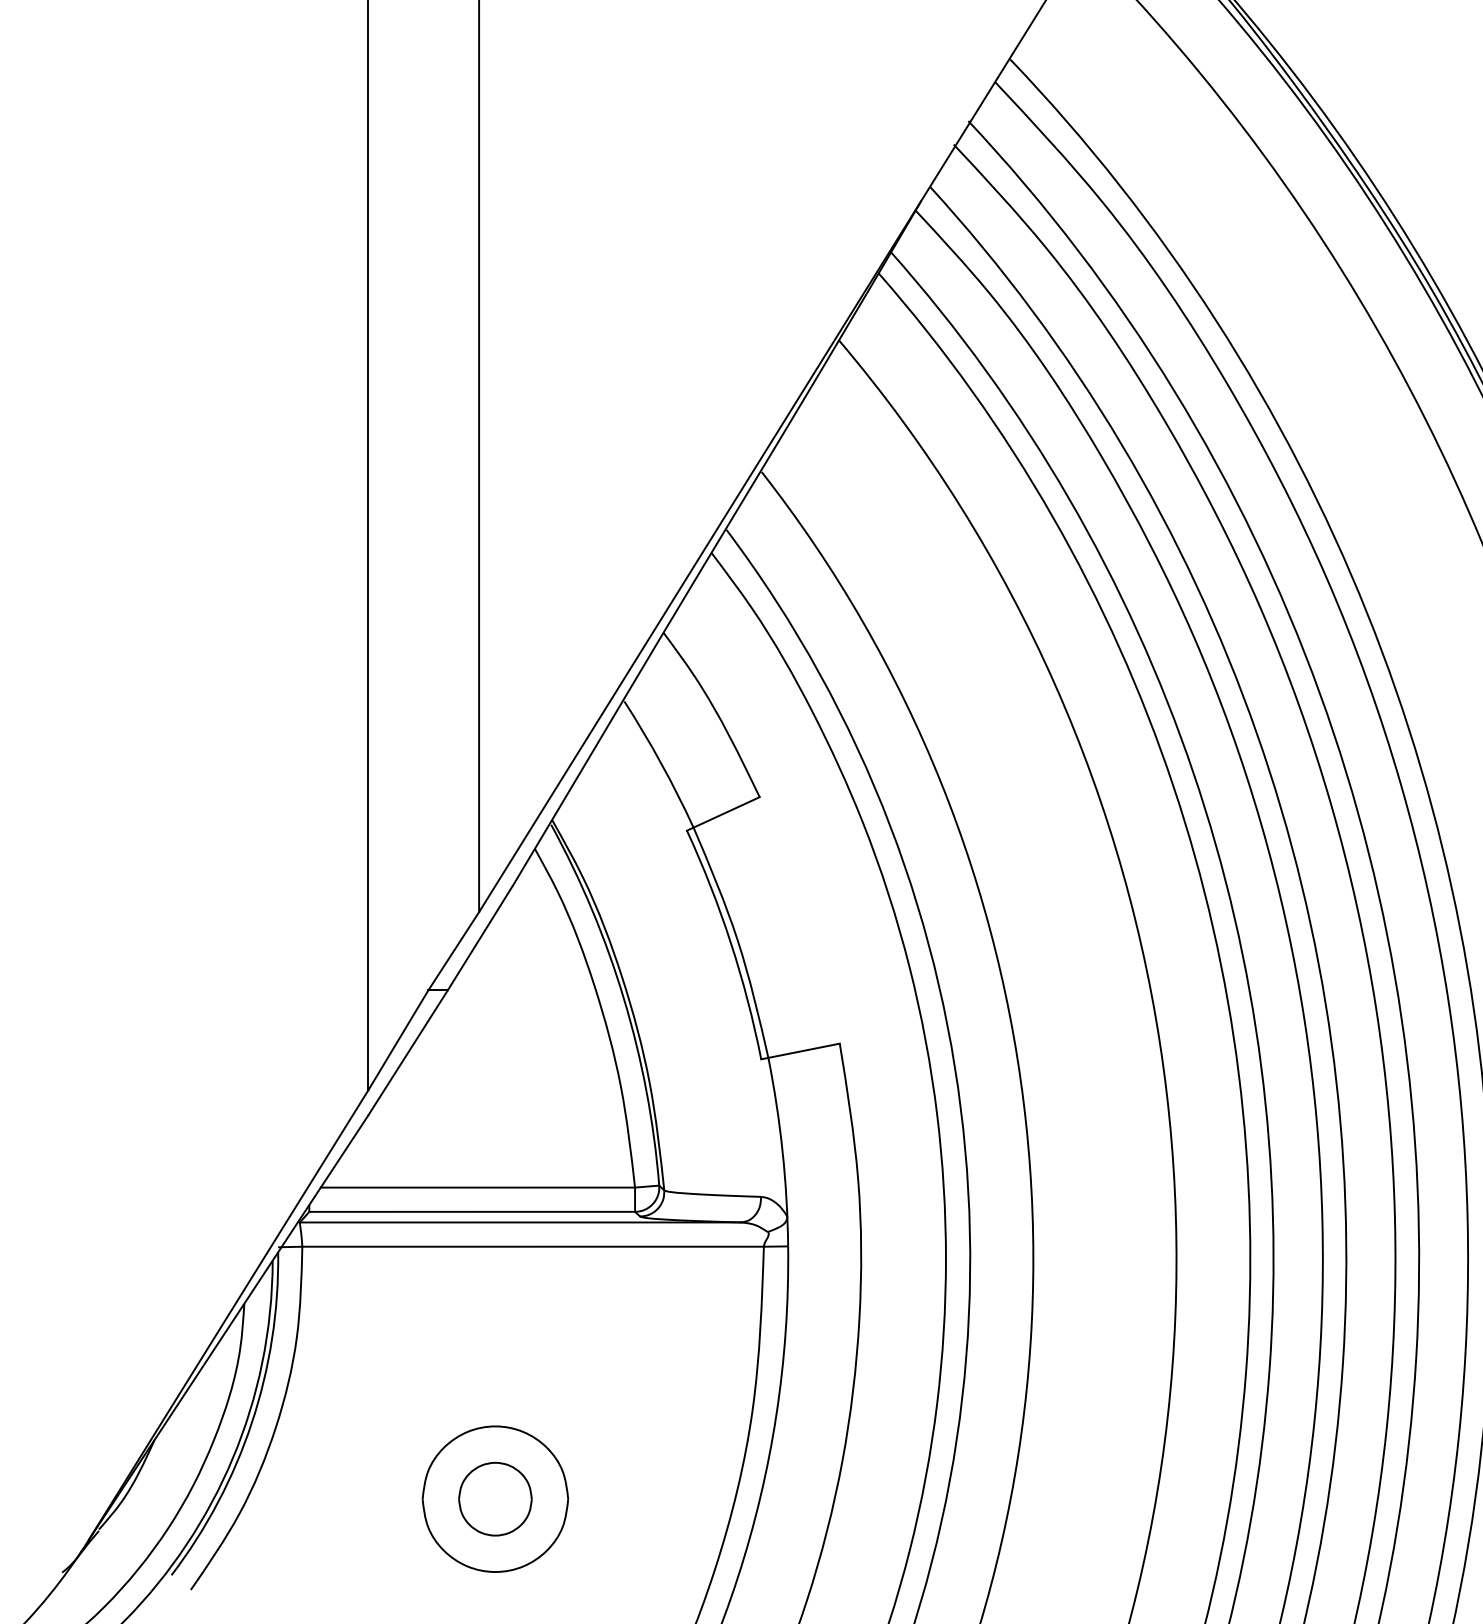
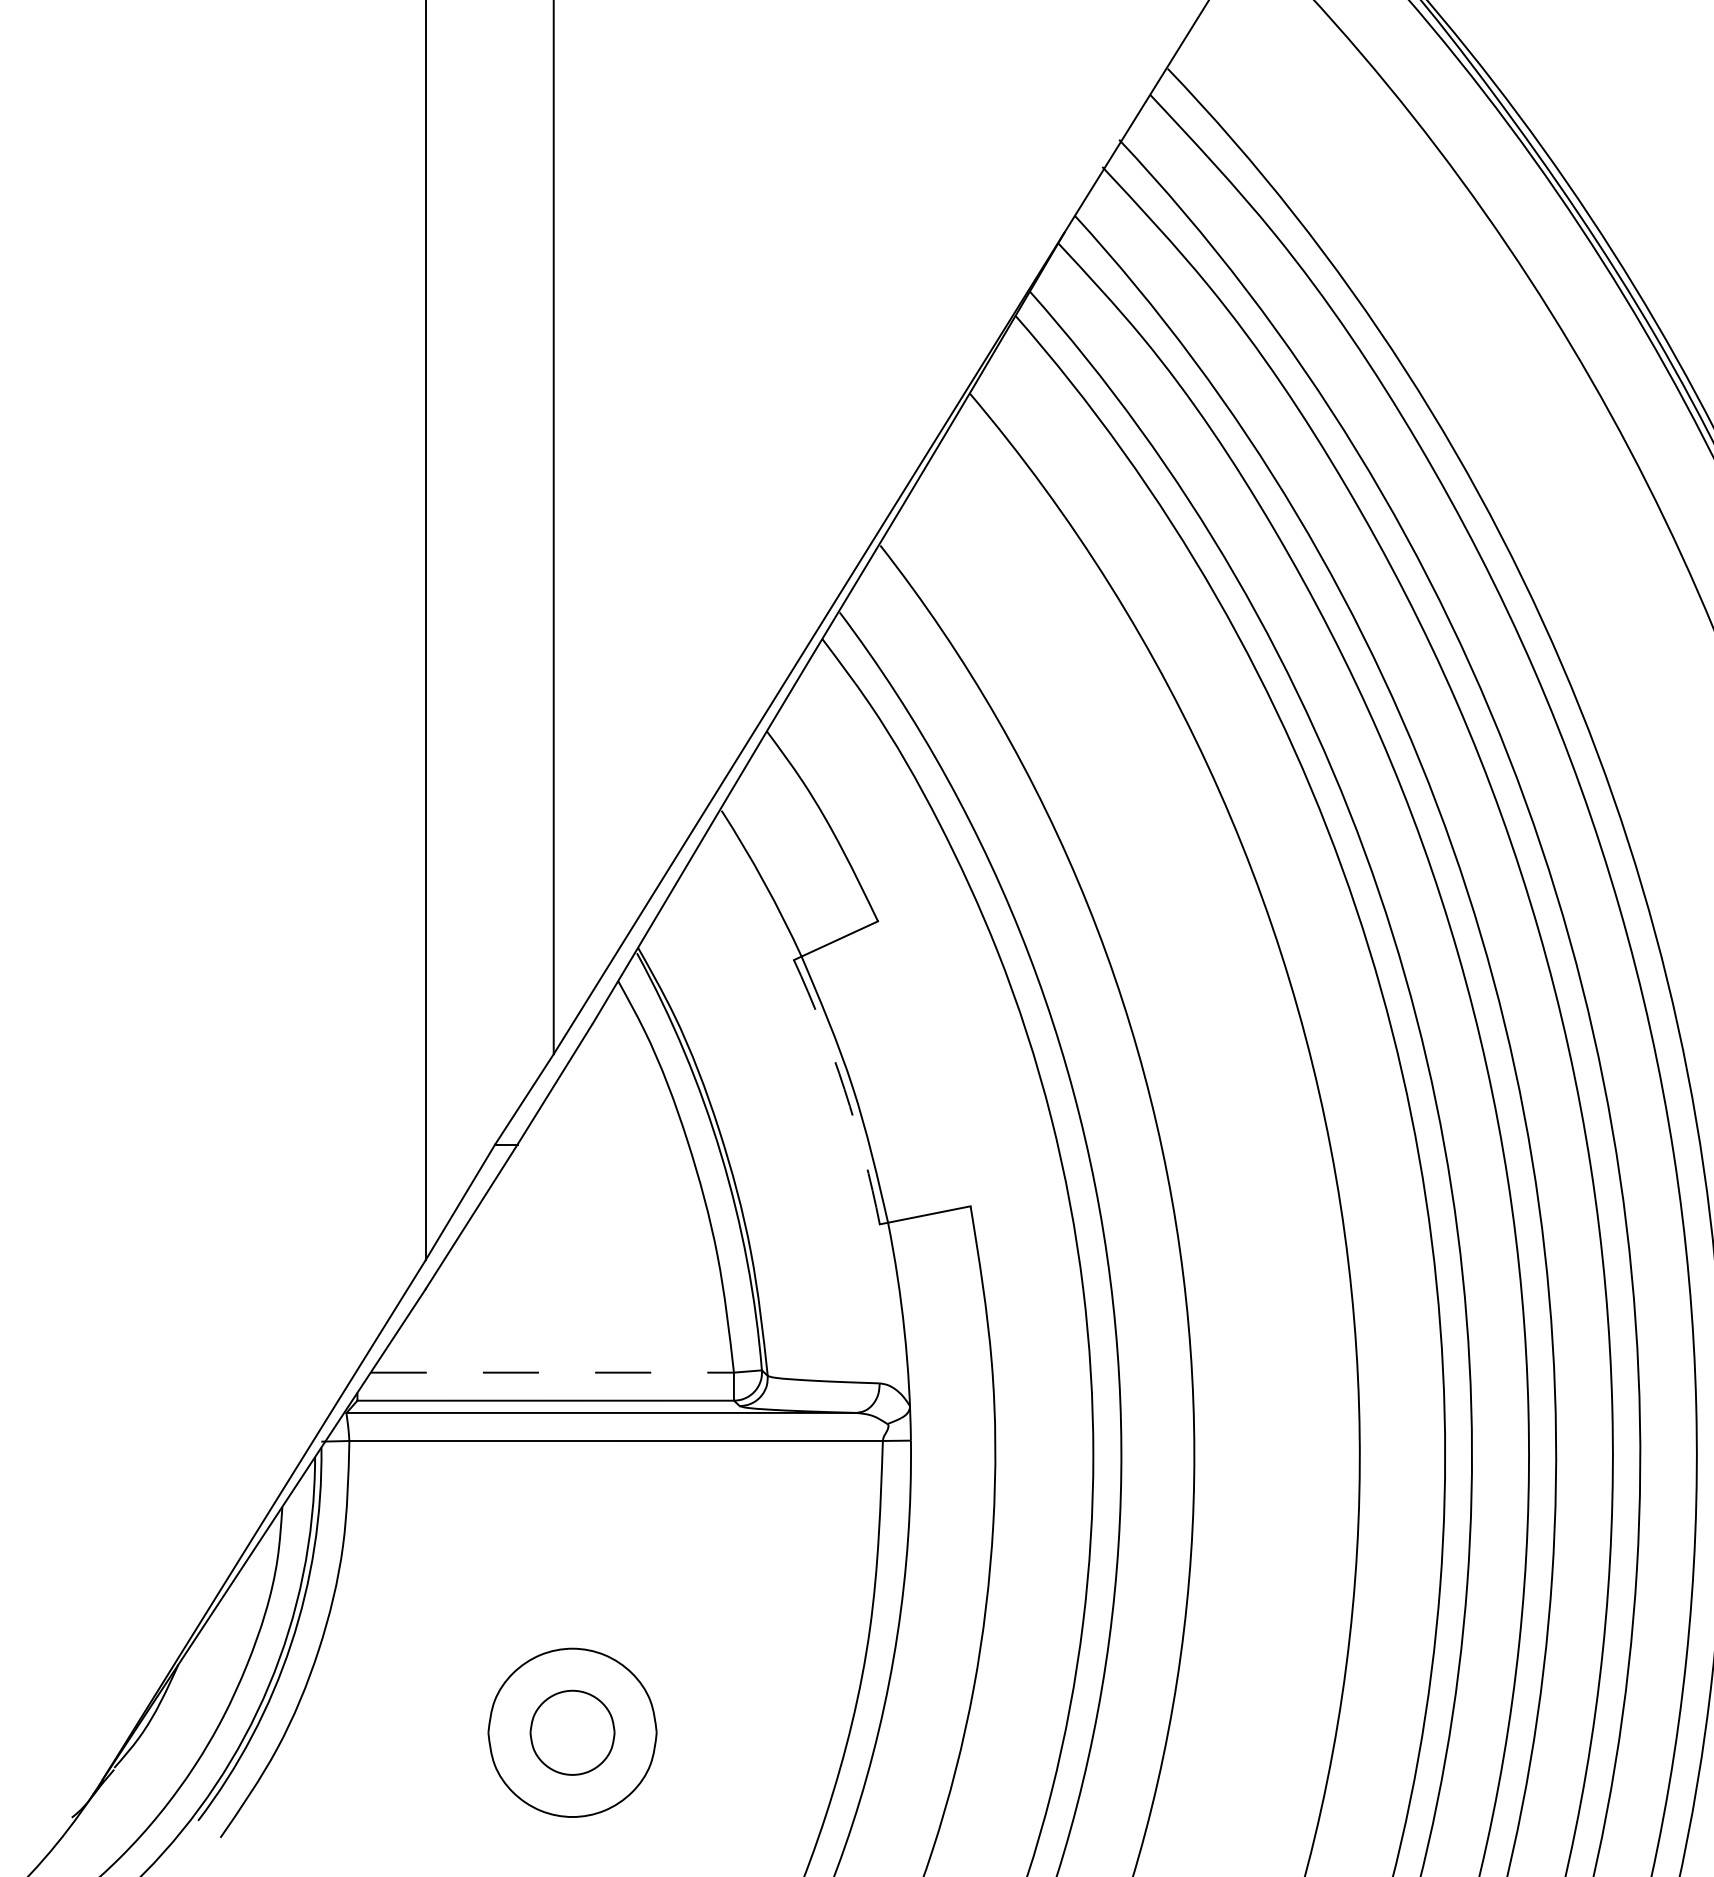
arc: (730, 942) -> (844, 1089), solid -> dashed
line: (478, 1187) -> (552, 1372), solid -> dashed

